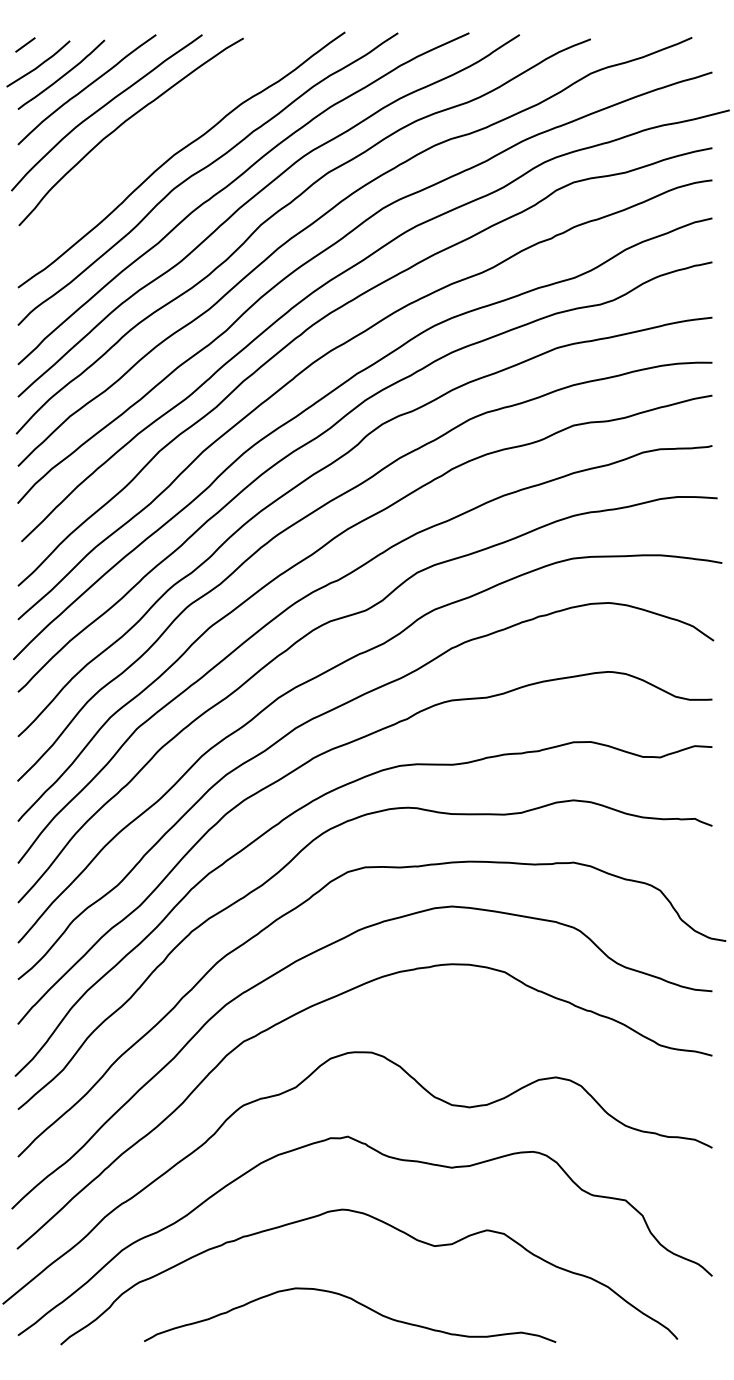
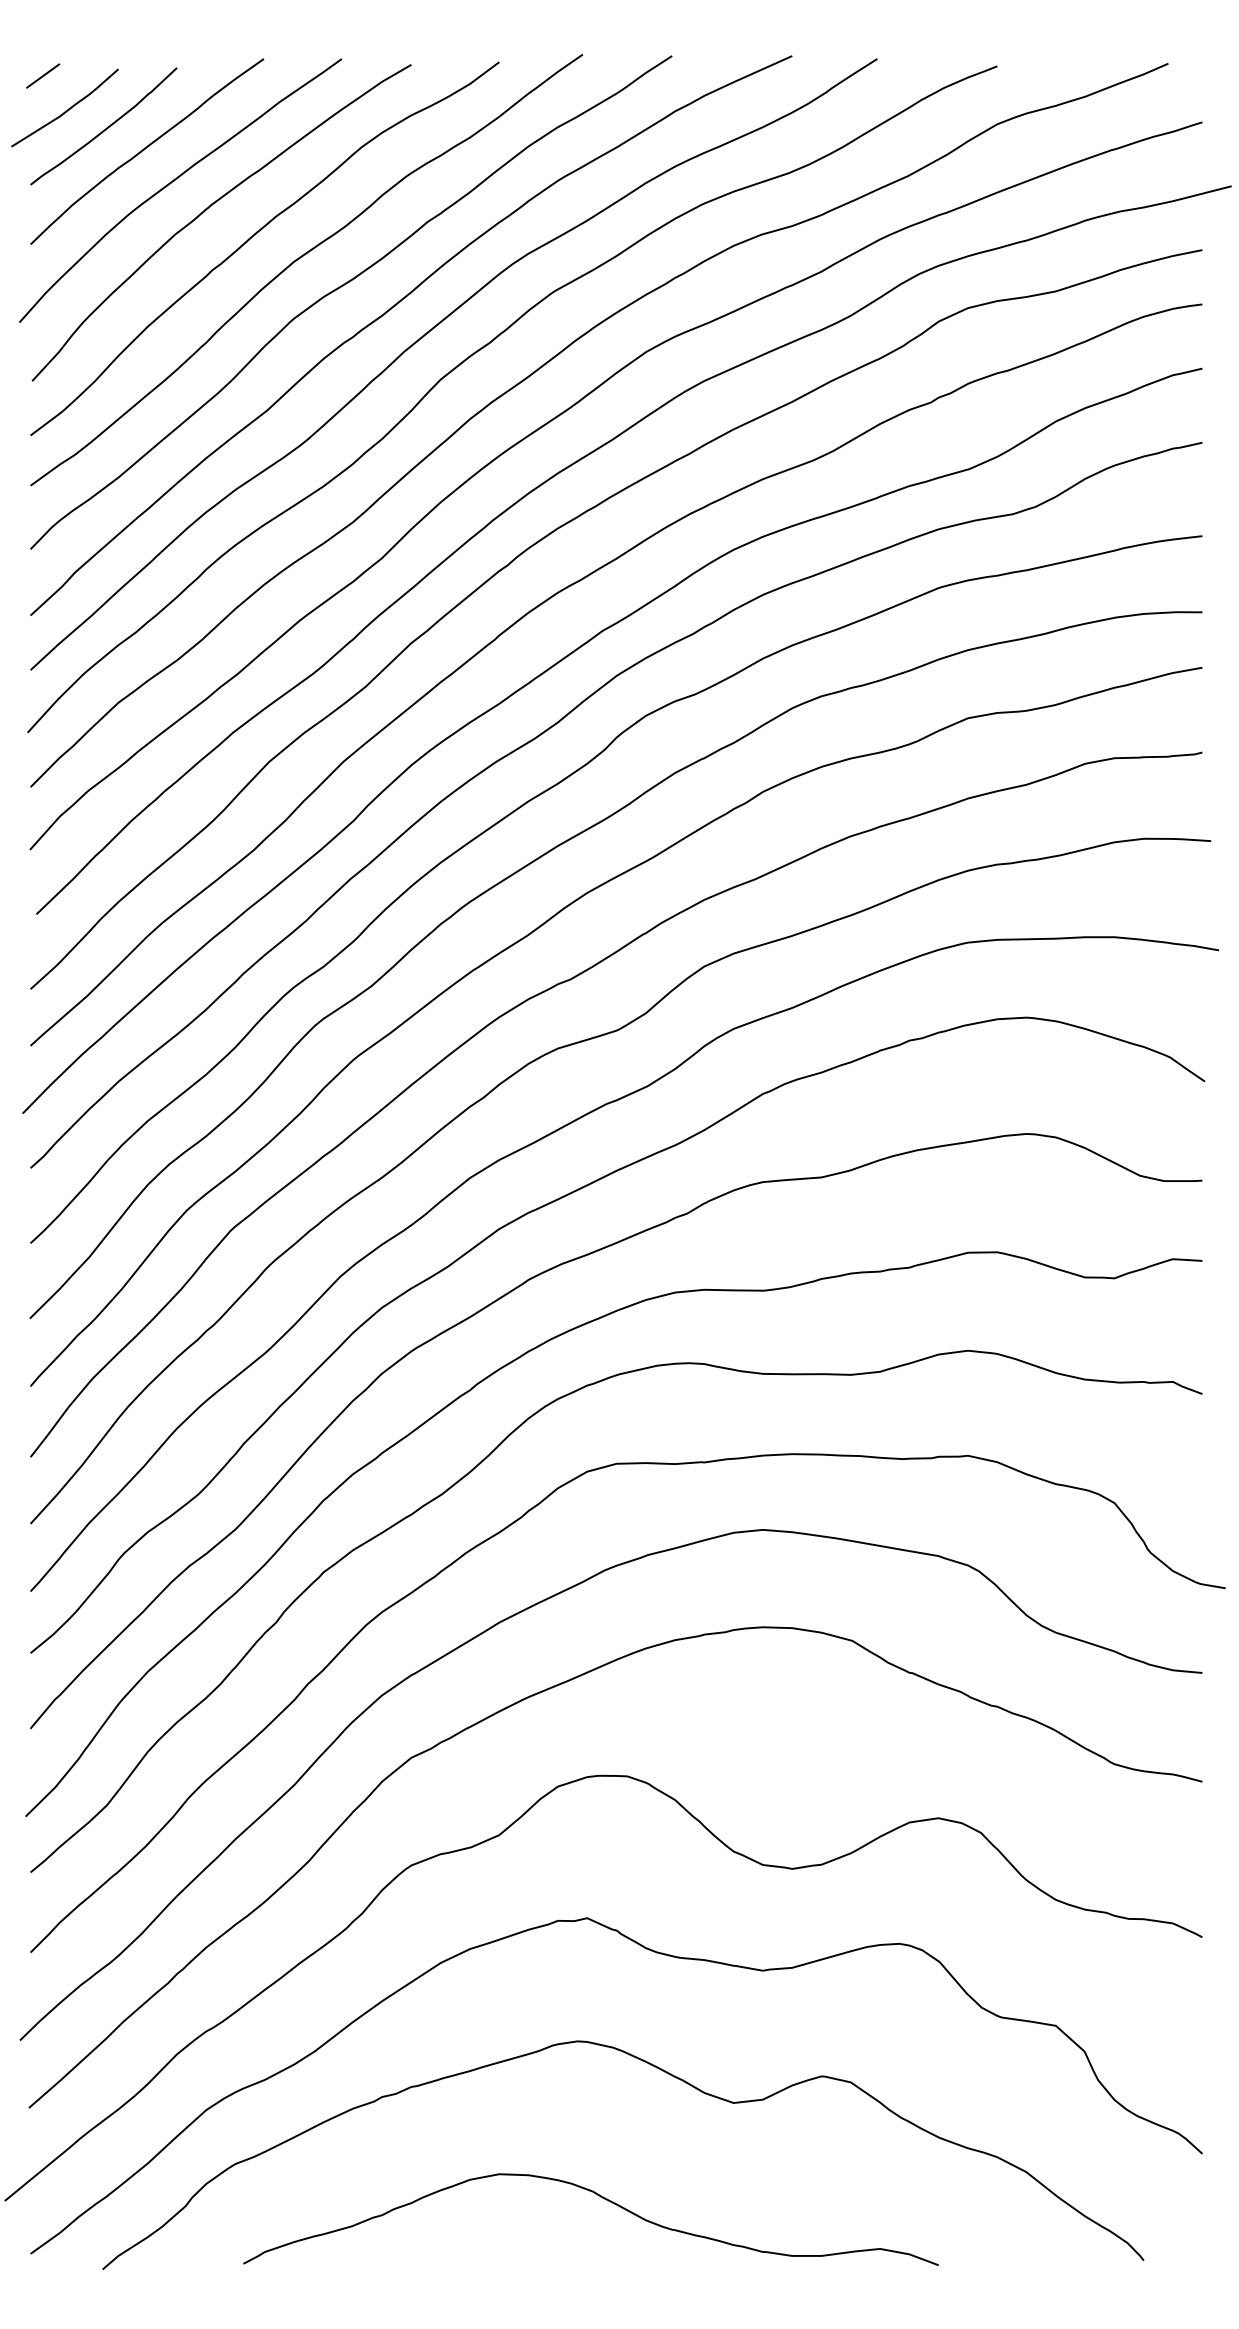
curve: (150, 140) -> (254, 237), added

